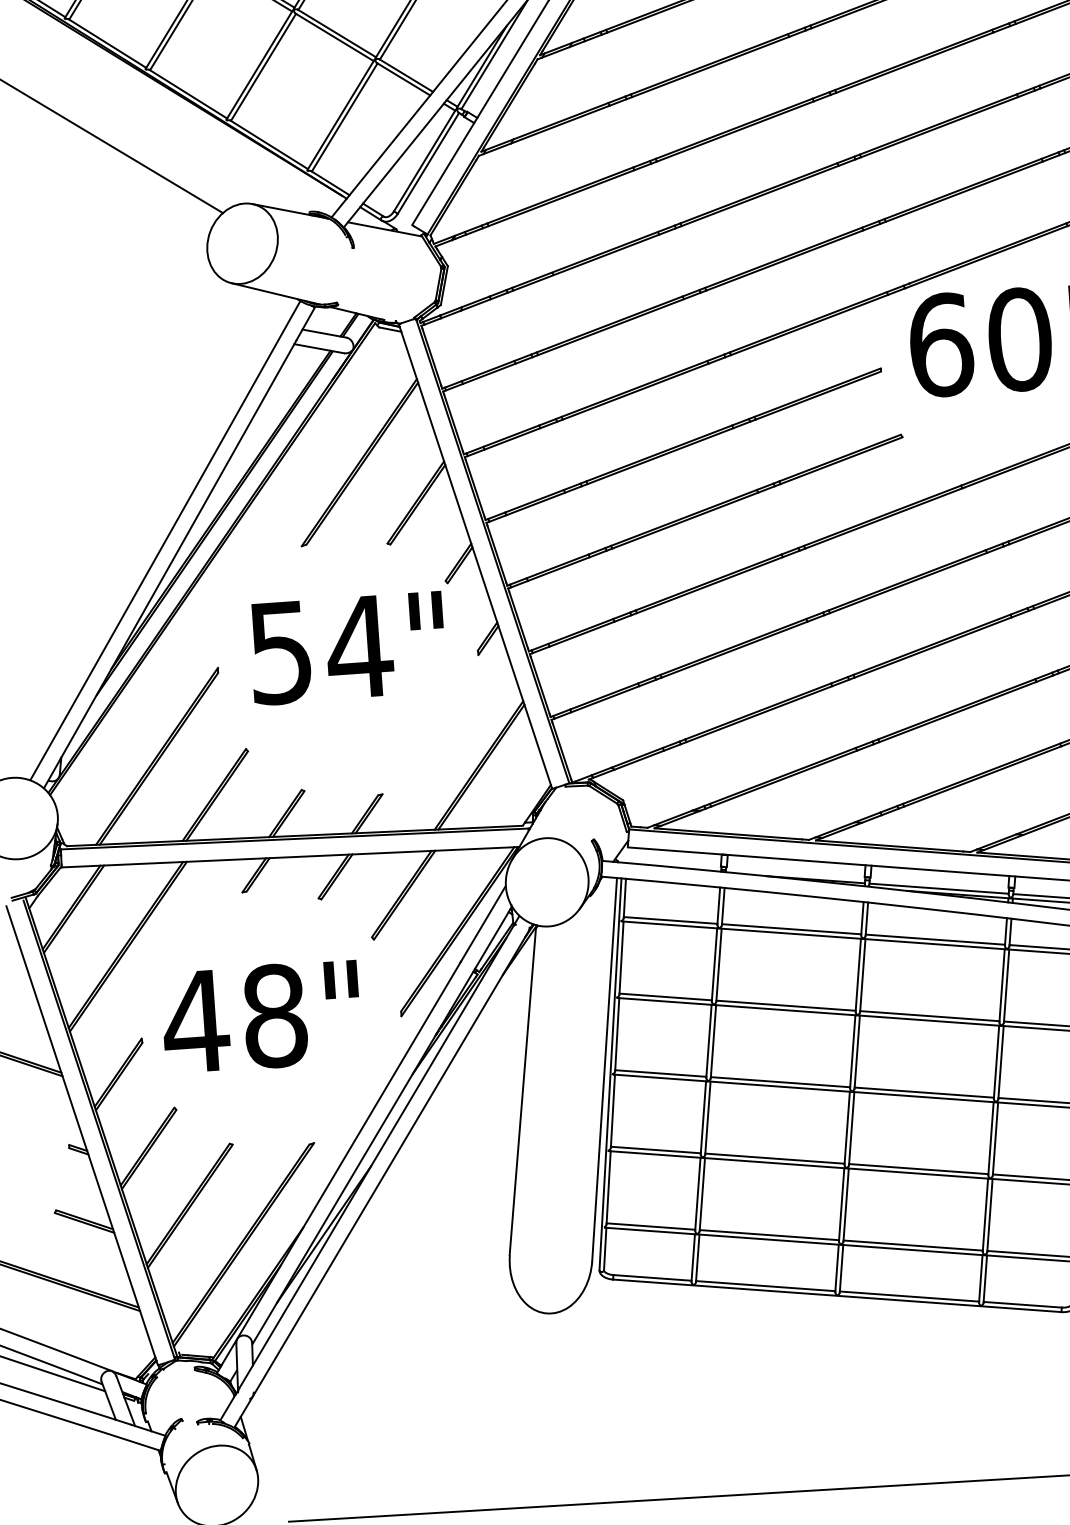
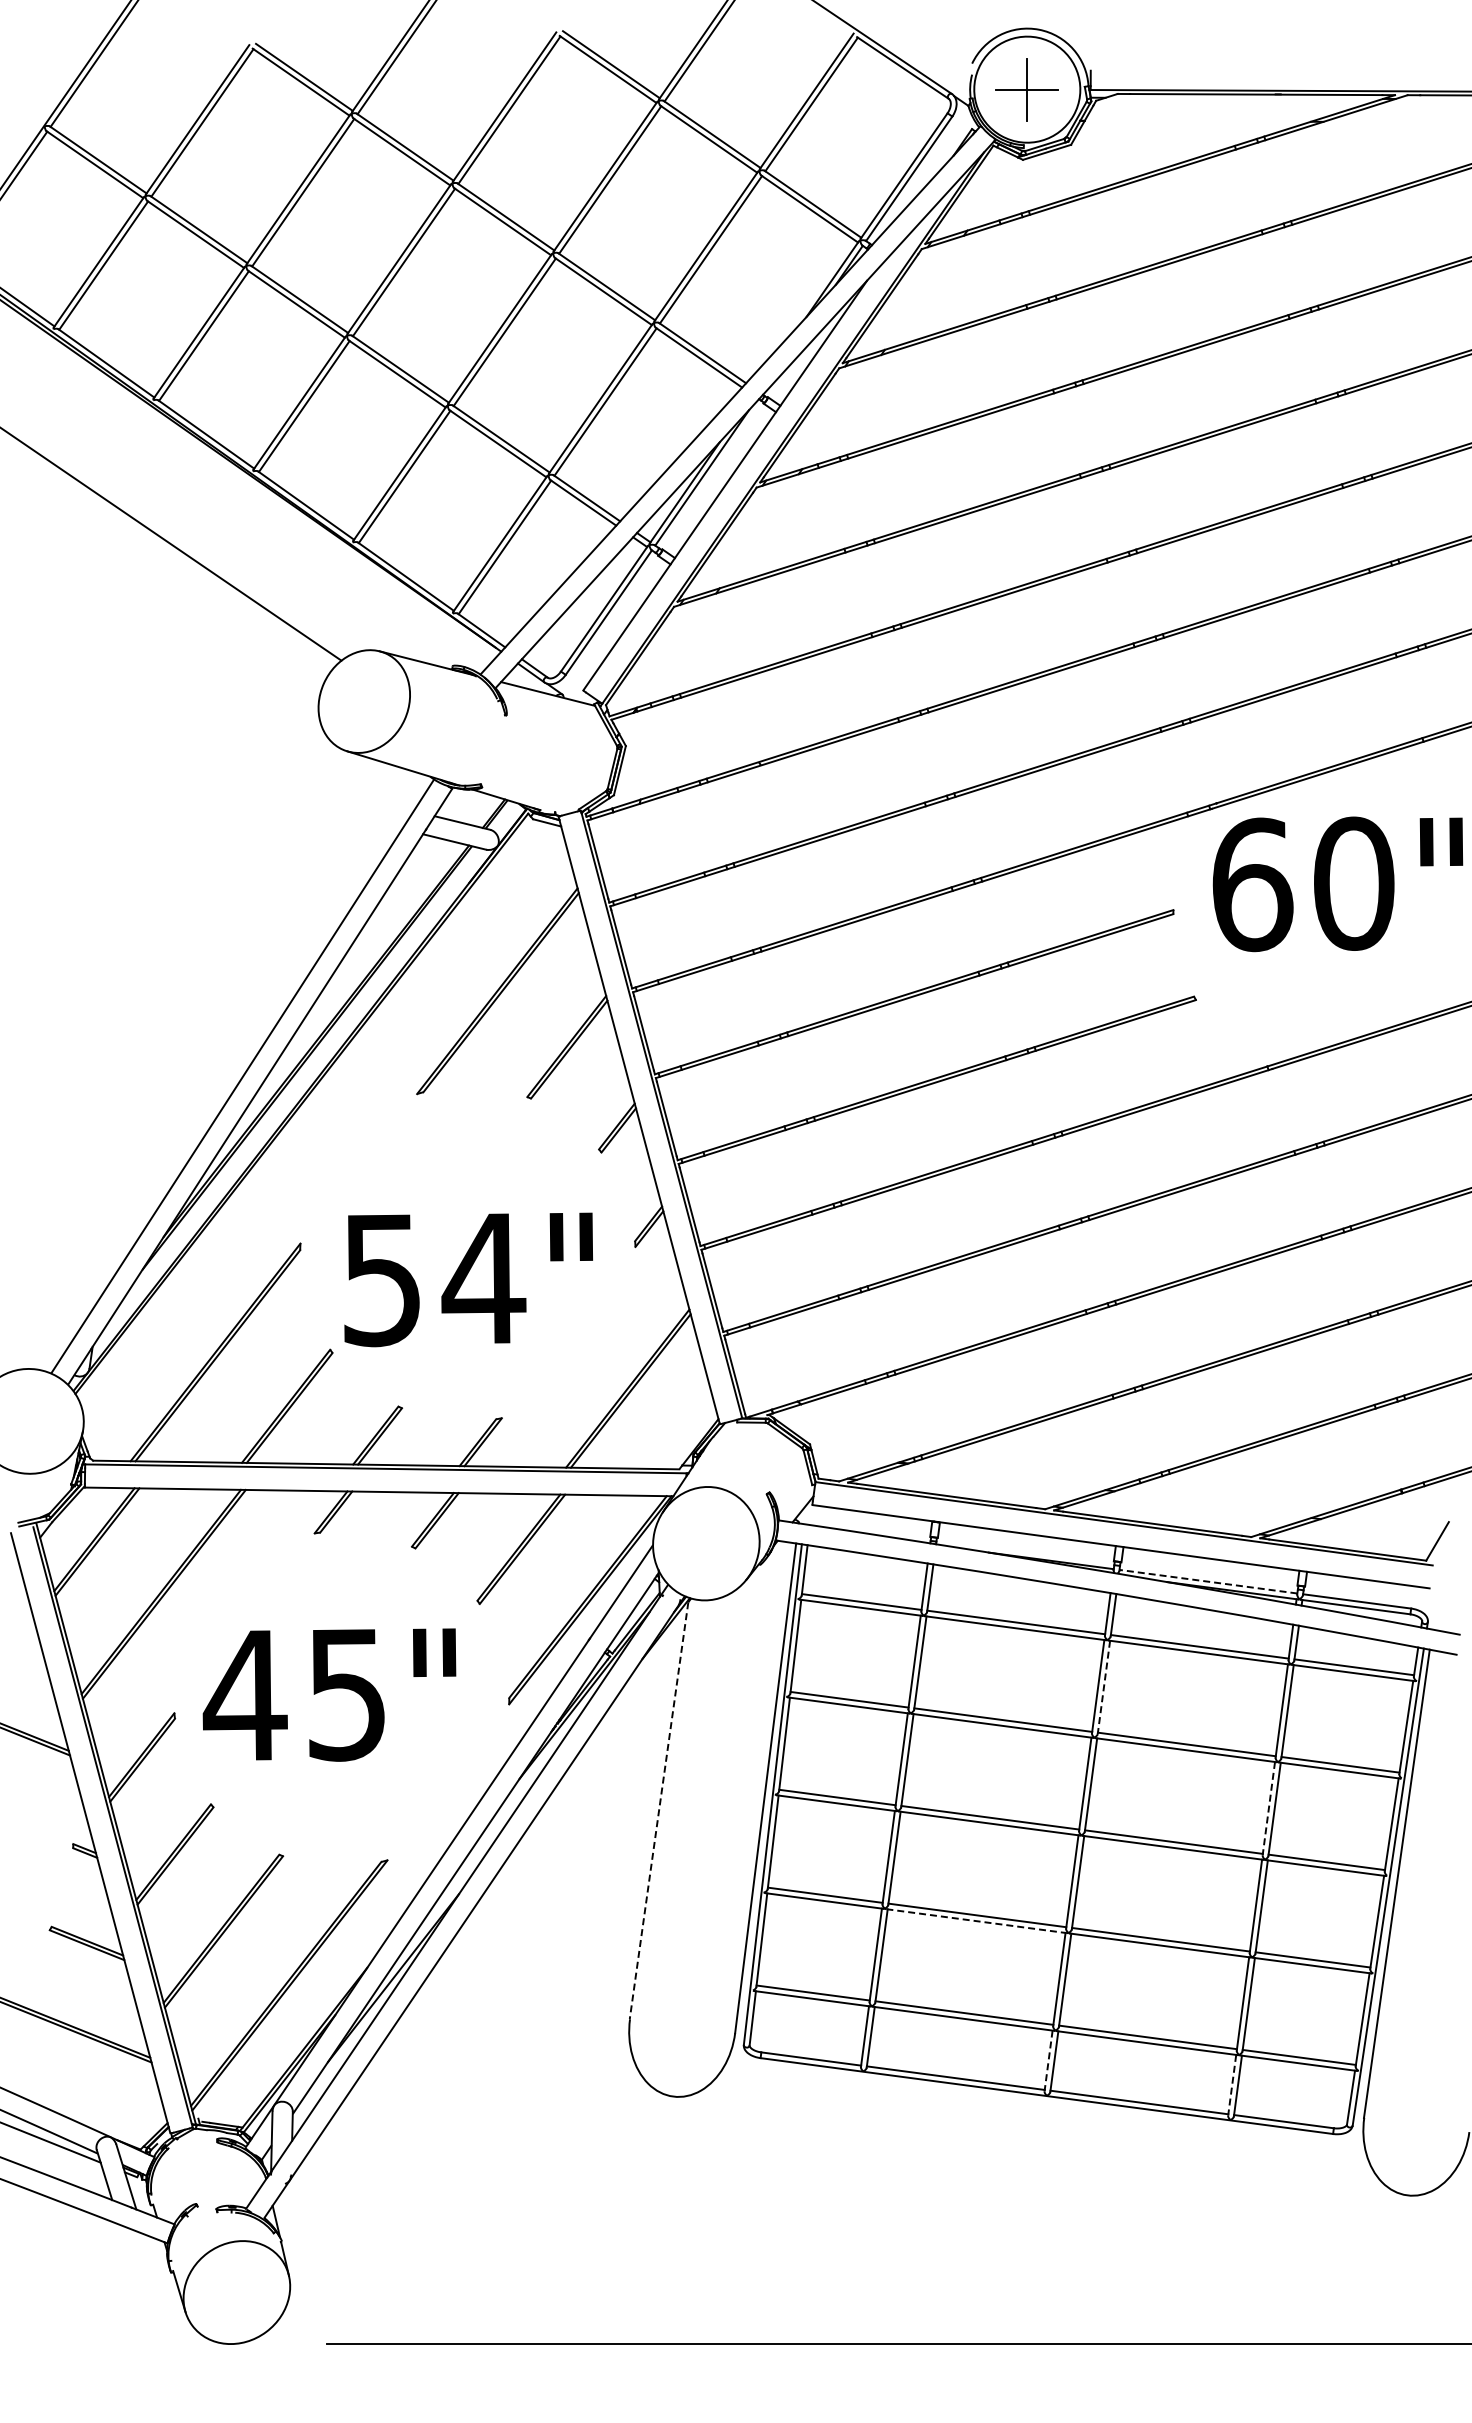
text: (347, 648) -> (468, 1279), moved
line: (939, 888) -> (1208, 1581), solid -> dashed
line: (862, 975) -> (1103, 1687), solid -> dashed
text: (275, 1016) -> (347, 1694), 48" -> 45"
line: (996, 1062) -> (1268, 1809), solid -> dashed
line: (523, 1092) -> (659, 1811), solid -> dashed
line: (775, 1163) -> (977, 1921), solid -> dashed
line: (836, 1268) -> (1048, 2060), solid -> dashed
line: (981, 1279) -> (1232, 2085), solid -> dashed

